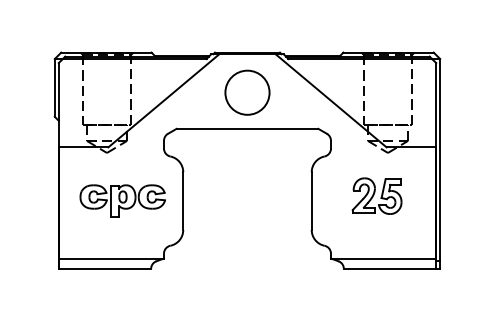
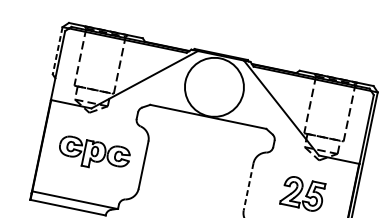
line: (54, 87) -> (57, 50), solid -> dashed
circle: (247, 92) -> (214, 87), size x1.6
line: (311, 201) -> (248, 187), solid -> dashed

